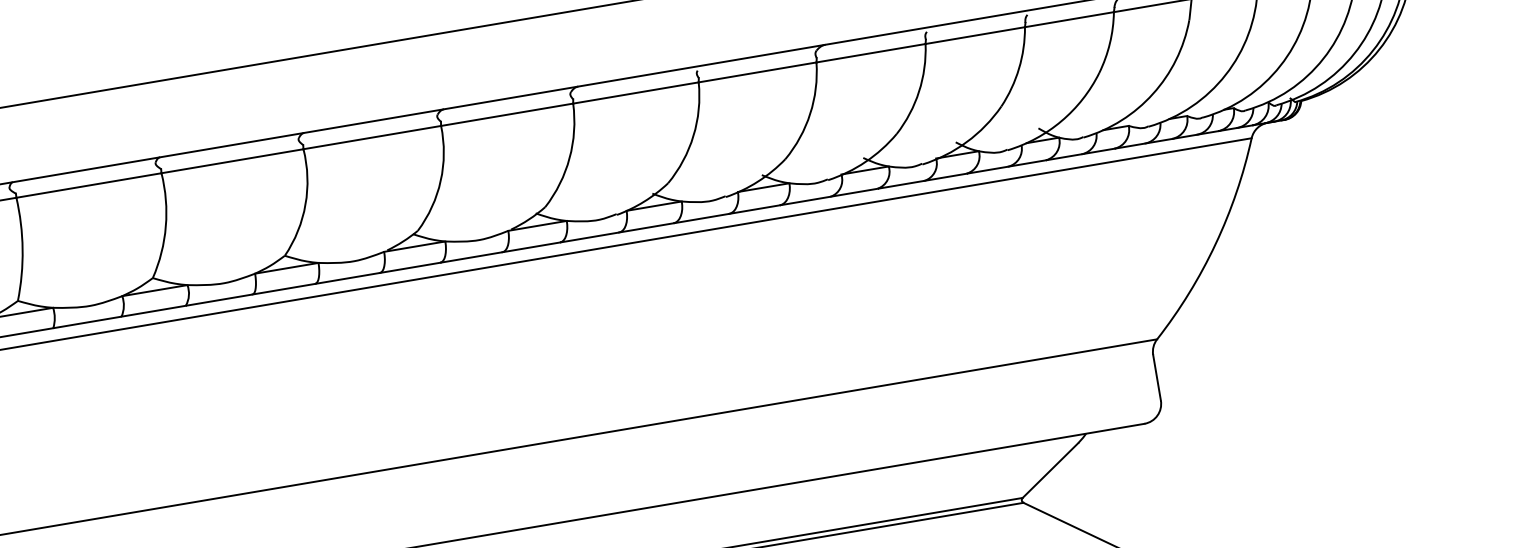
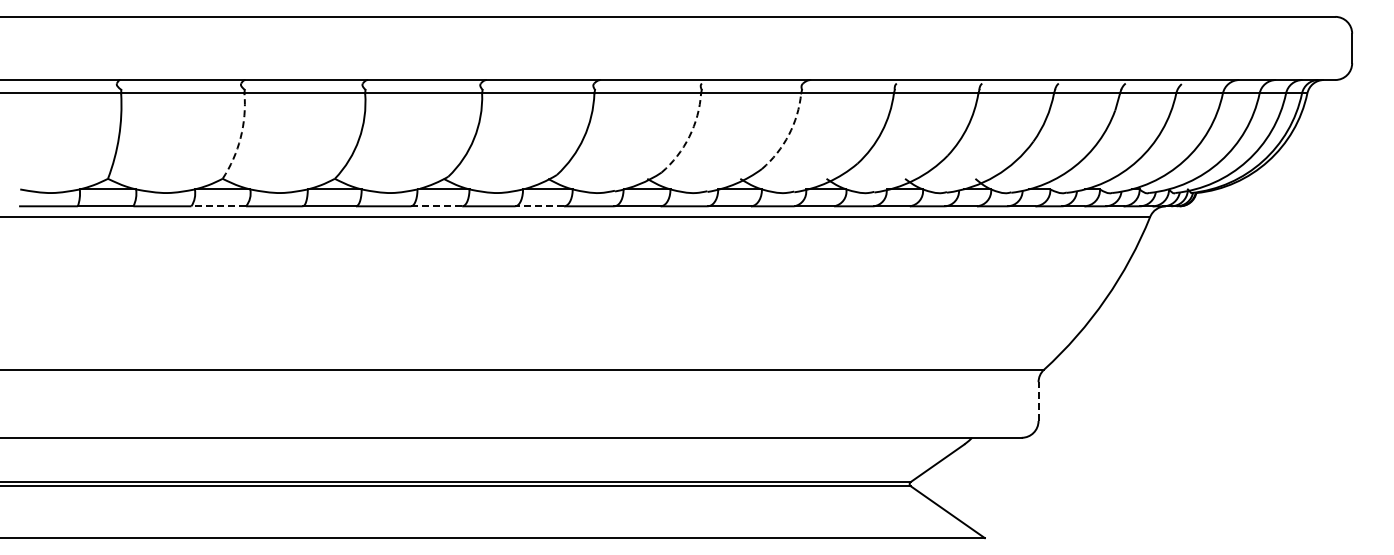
arc: (809, 113) -> (788, 134), solid -> dashed
arc: (693, 135) -> (689, 136), solid -> dashed
arc: (165, 225) -> (240, 137), solid -> dashed
line: (531, 247) -> (539, 206), solid -> dashed
line: (409, 268) -> (436, 206), solid -> dashed
line: (153, 311) -> (218, 206), solid -> dashed
line: (1156, 377) -> (1038, 401), solid -> dashed

